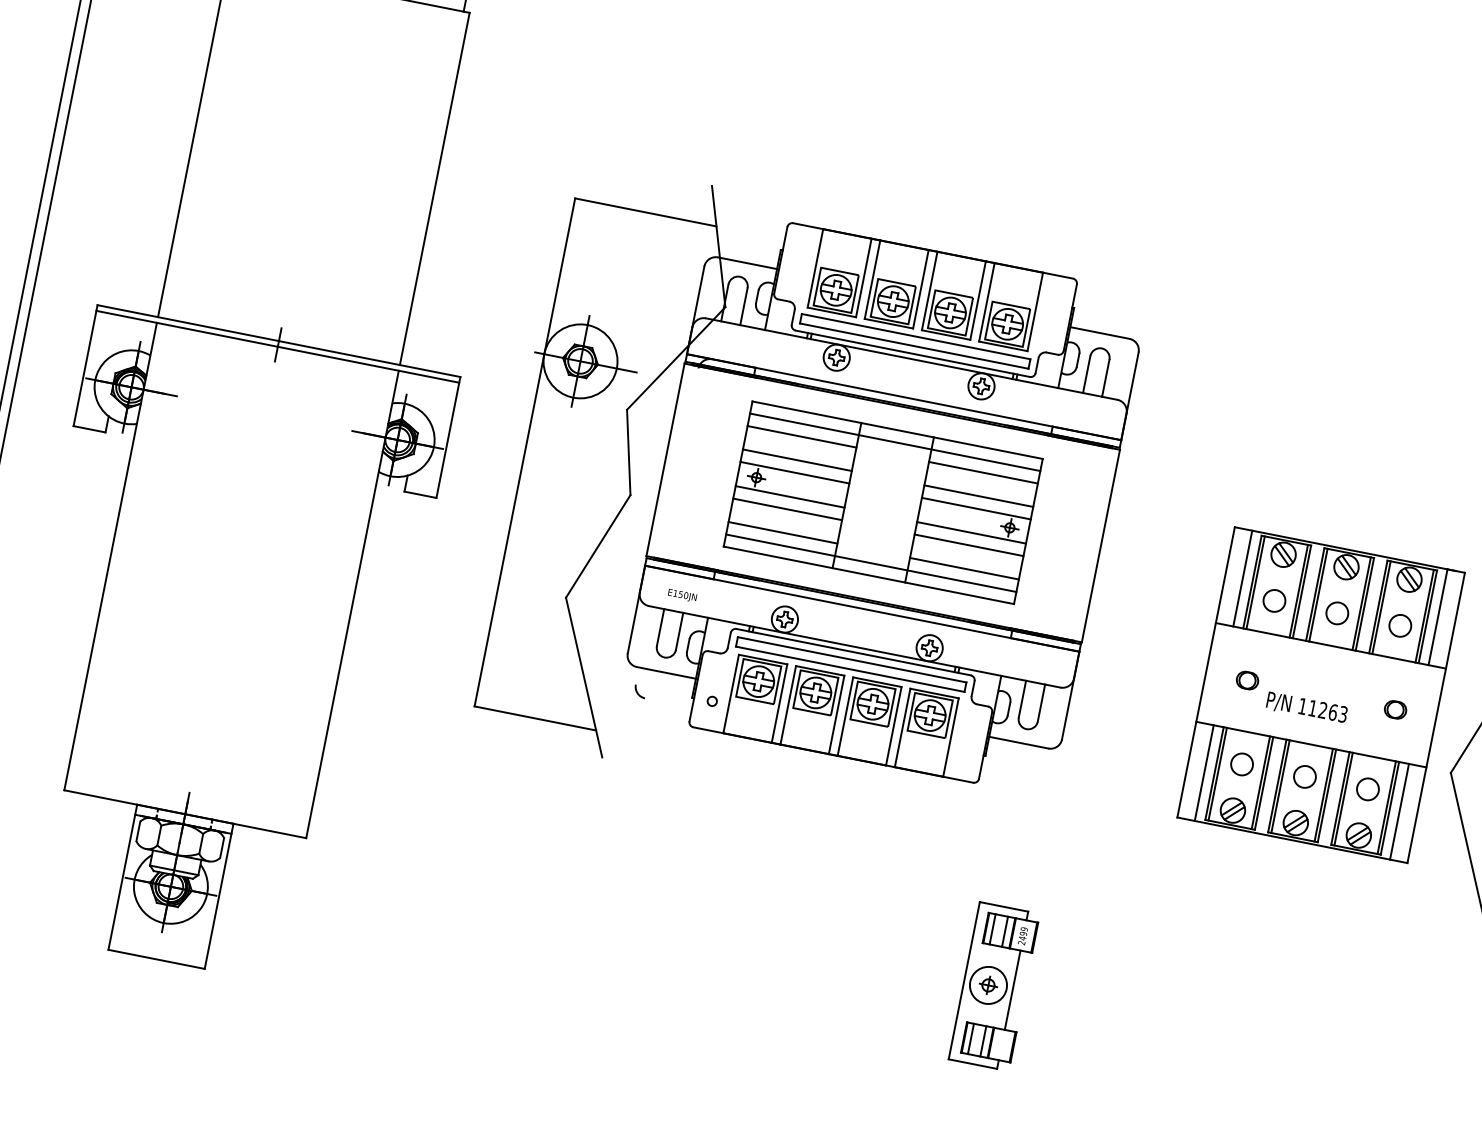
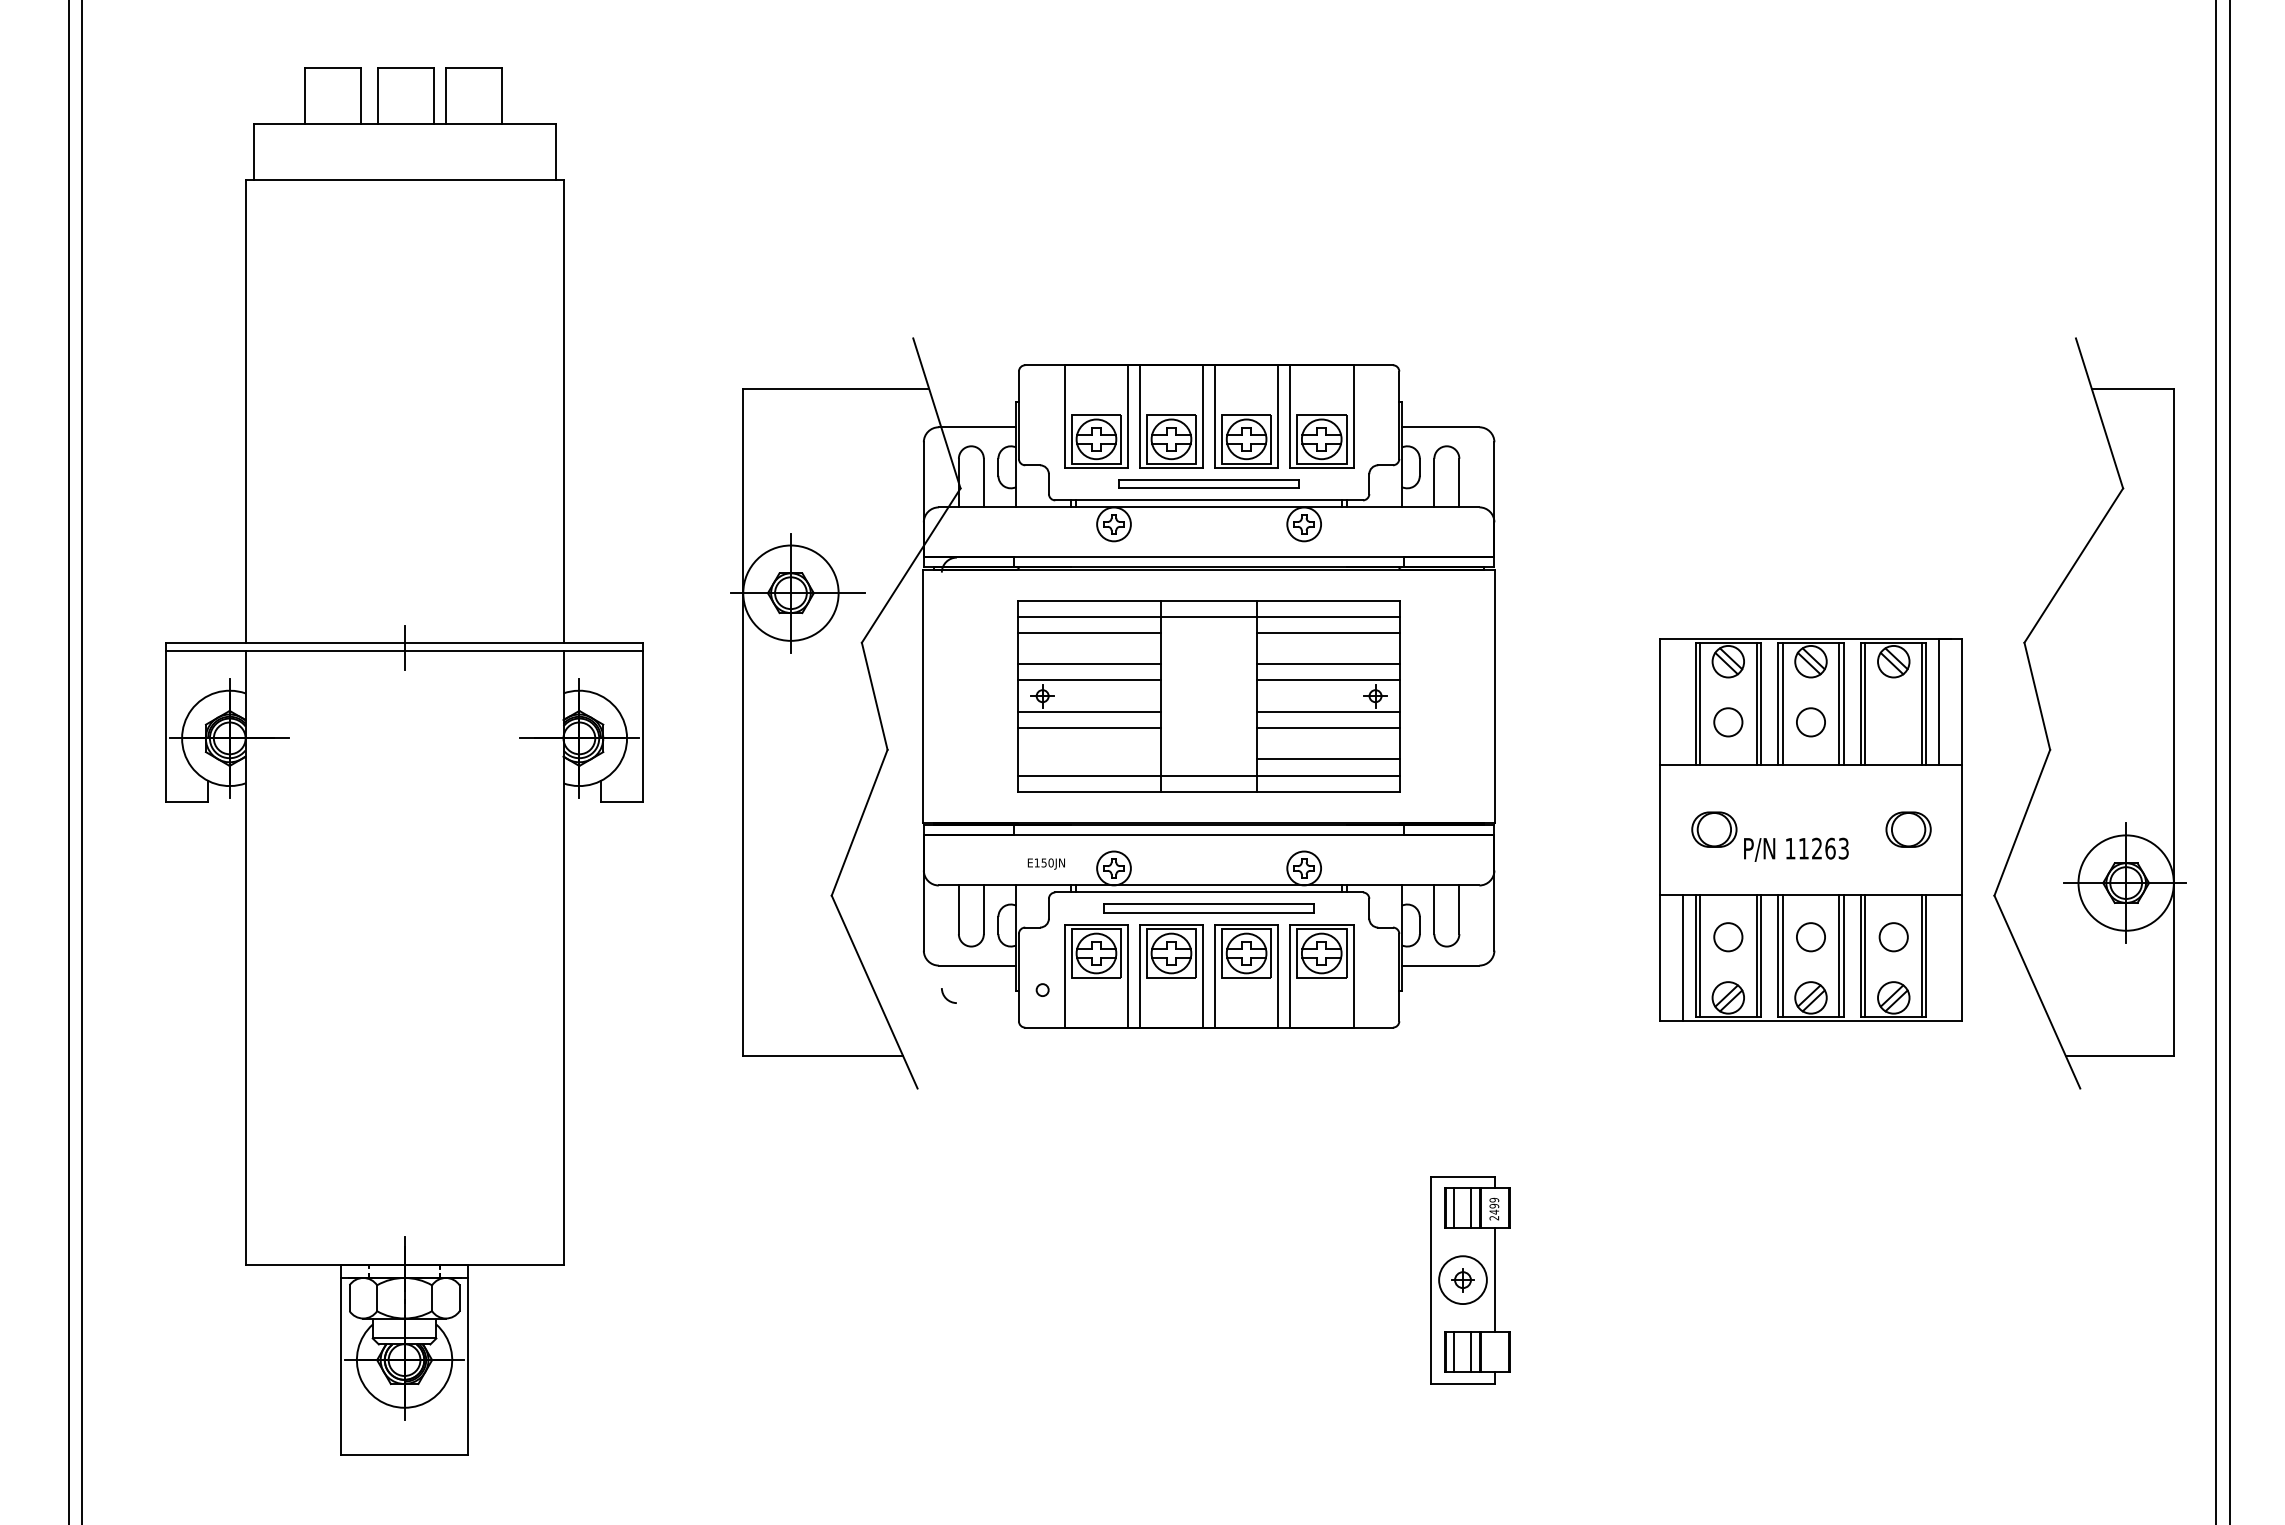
part: (914, 340) -> (1208, 483), size x0.6
line: (782, 532) -> (1089, 759), removed
line: (1242, 578) -> (1682, 701), removed
text: (681, 595) -> (1045, 863), moved
circle: (1400, 625) -> (1893, 722), removed
part: (850, 664) -> (1208, 908), size x0.7
part: (1247, 680) -> (1713, 829), size x1.6
part: (1395, 709) -> (1908, 829), size x1.6
line: (1399, 811) -> (1939, 957), removed

